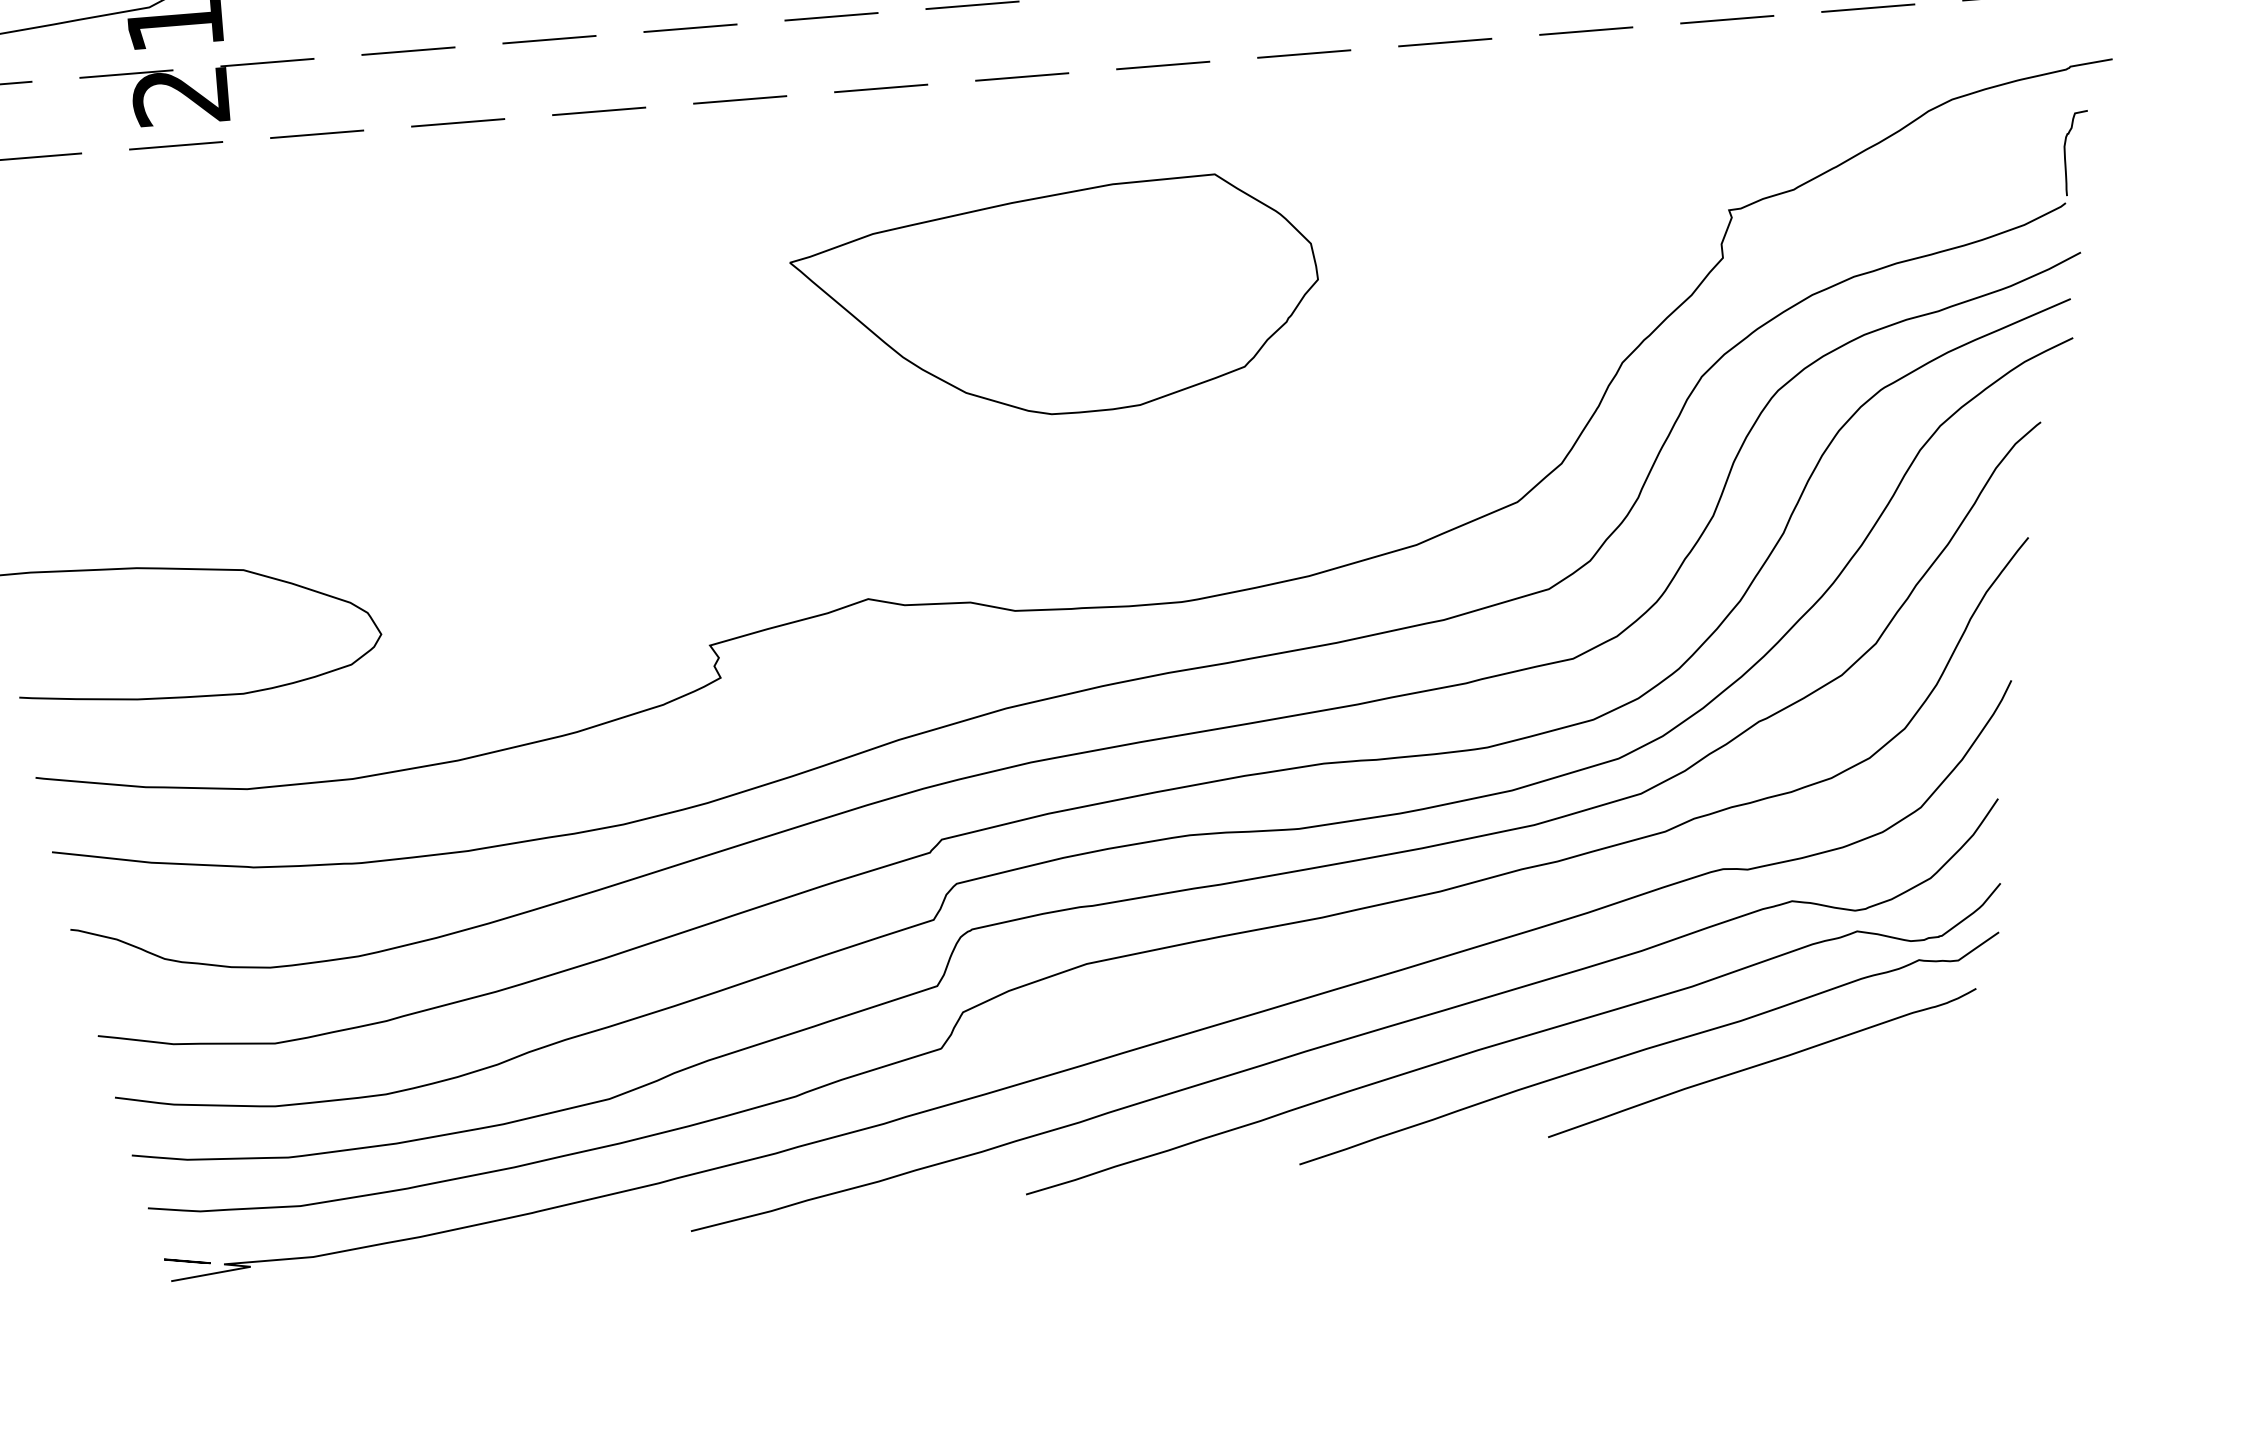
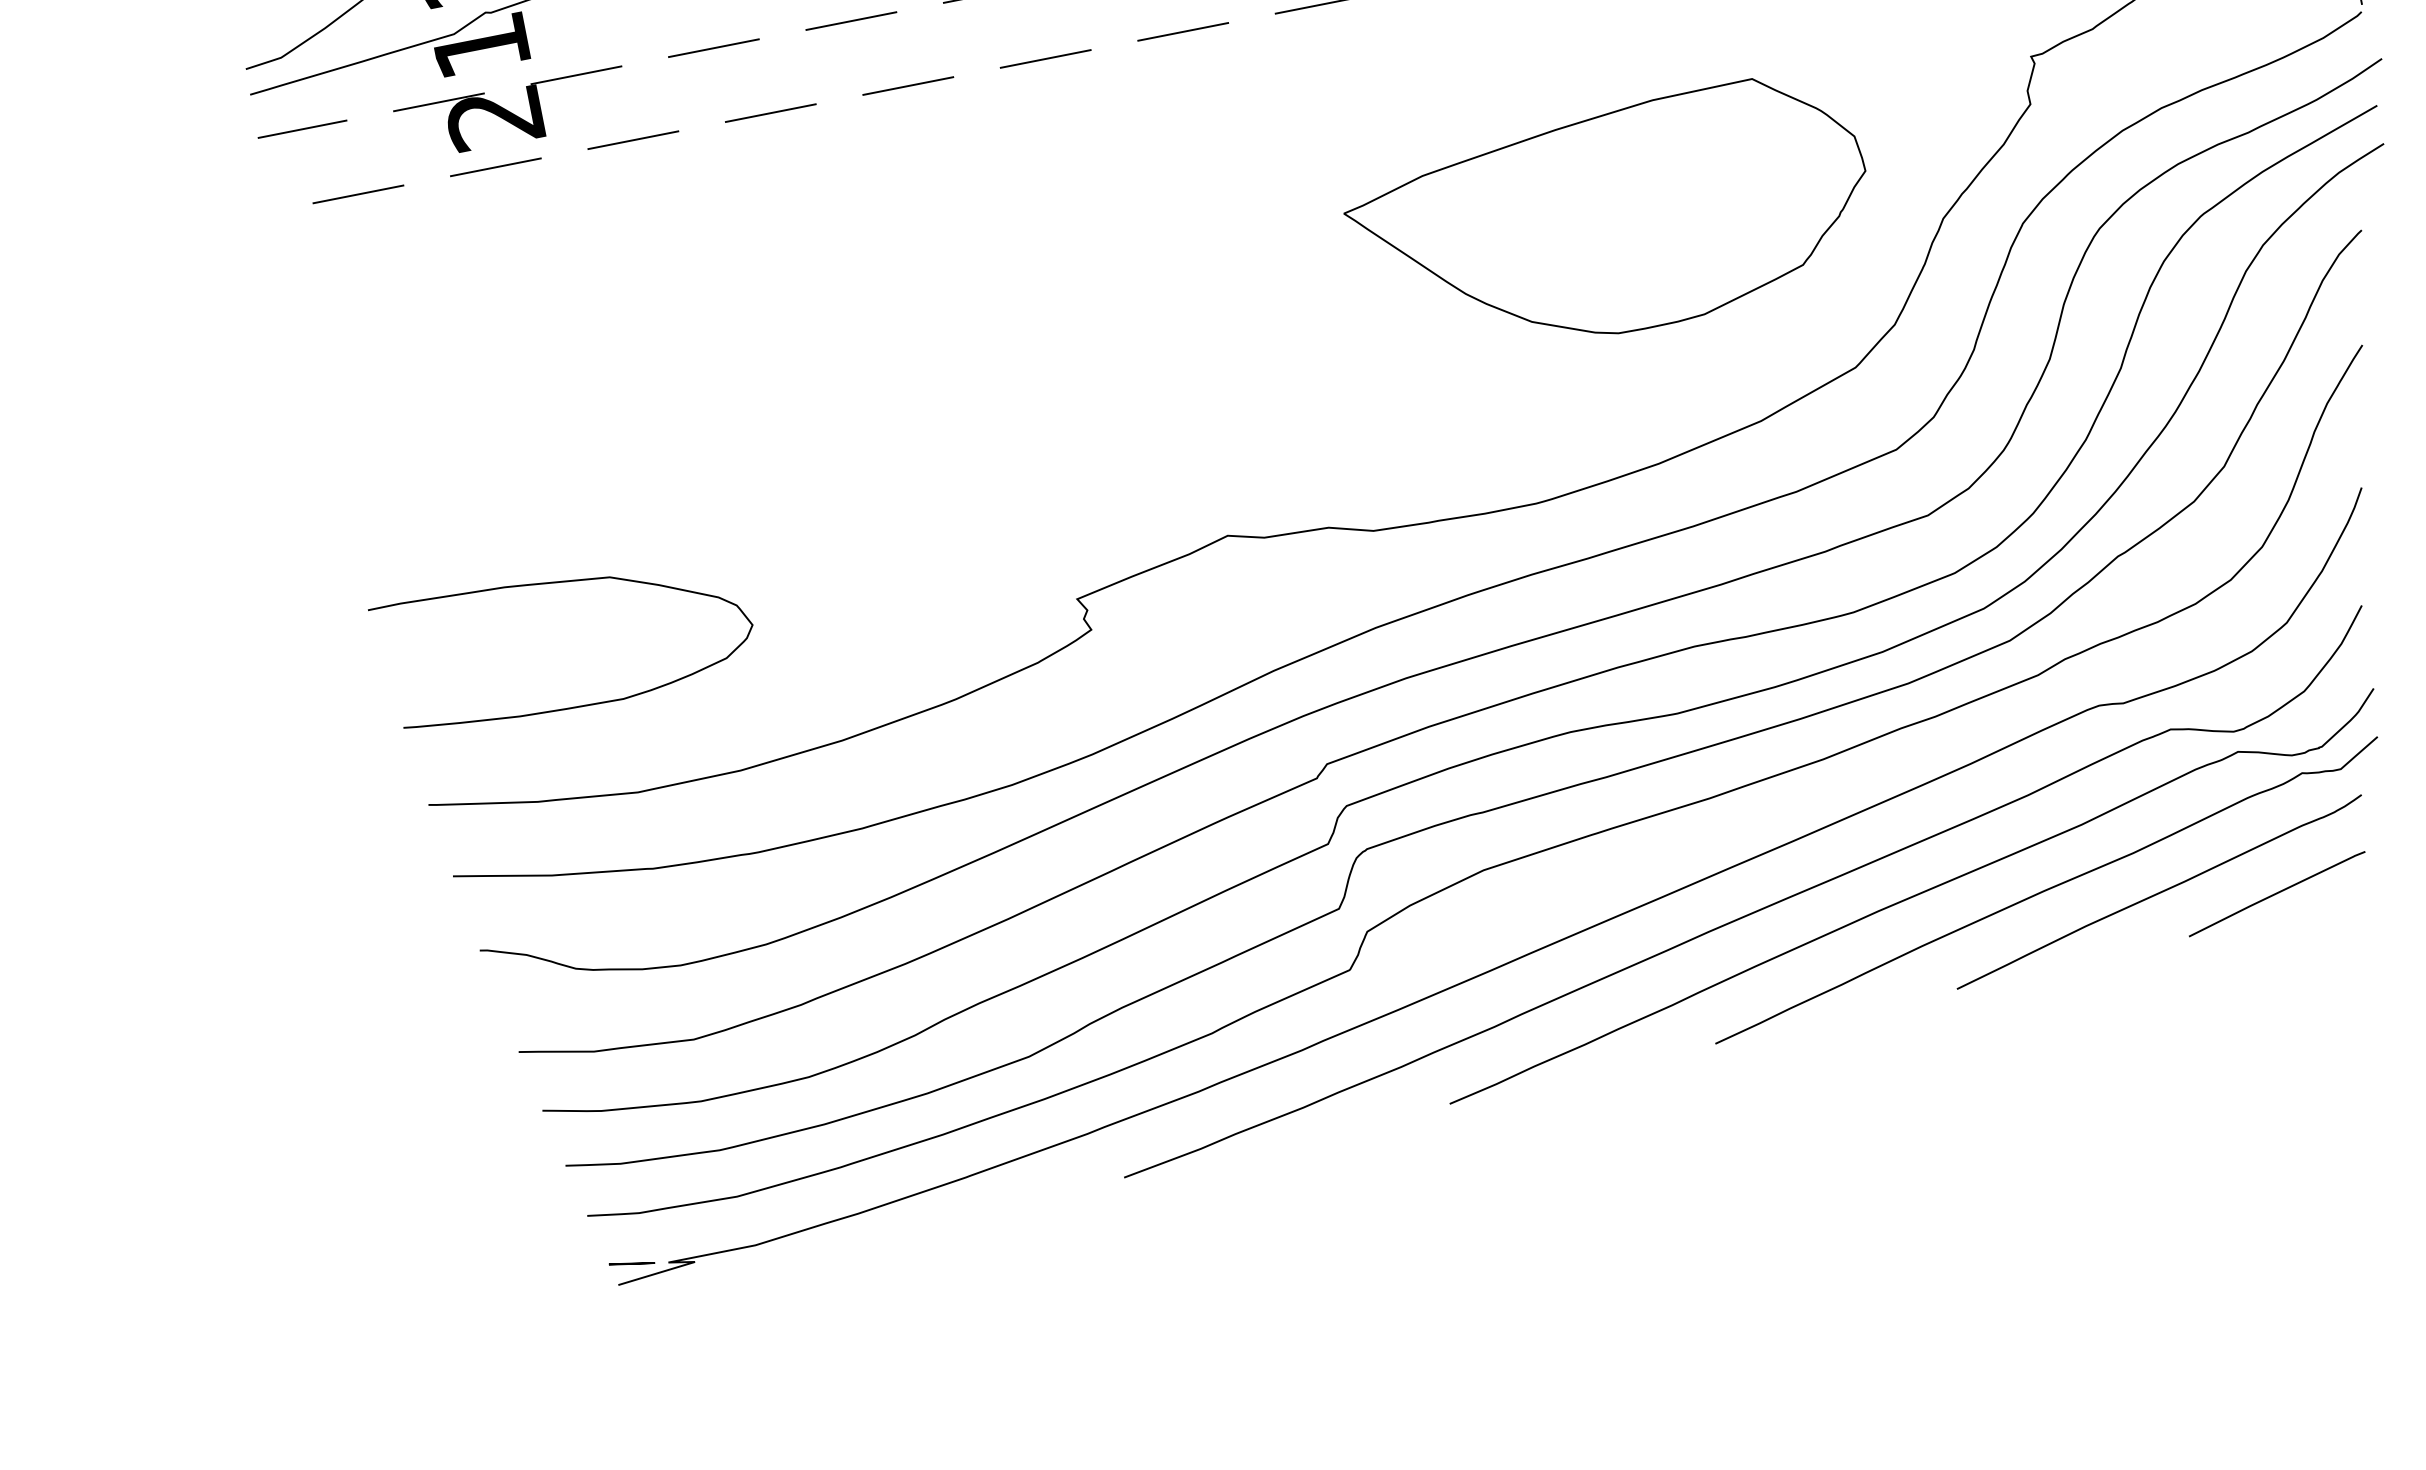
part: (1052, 285) -> (1604, 206), moved
line: (1880, 1079) -> (2277, 894), added

